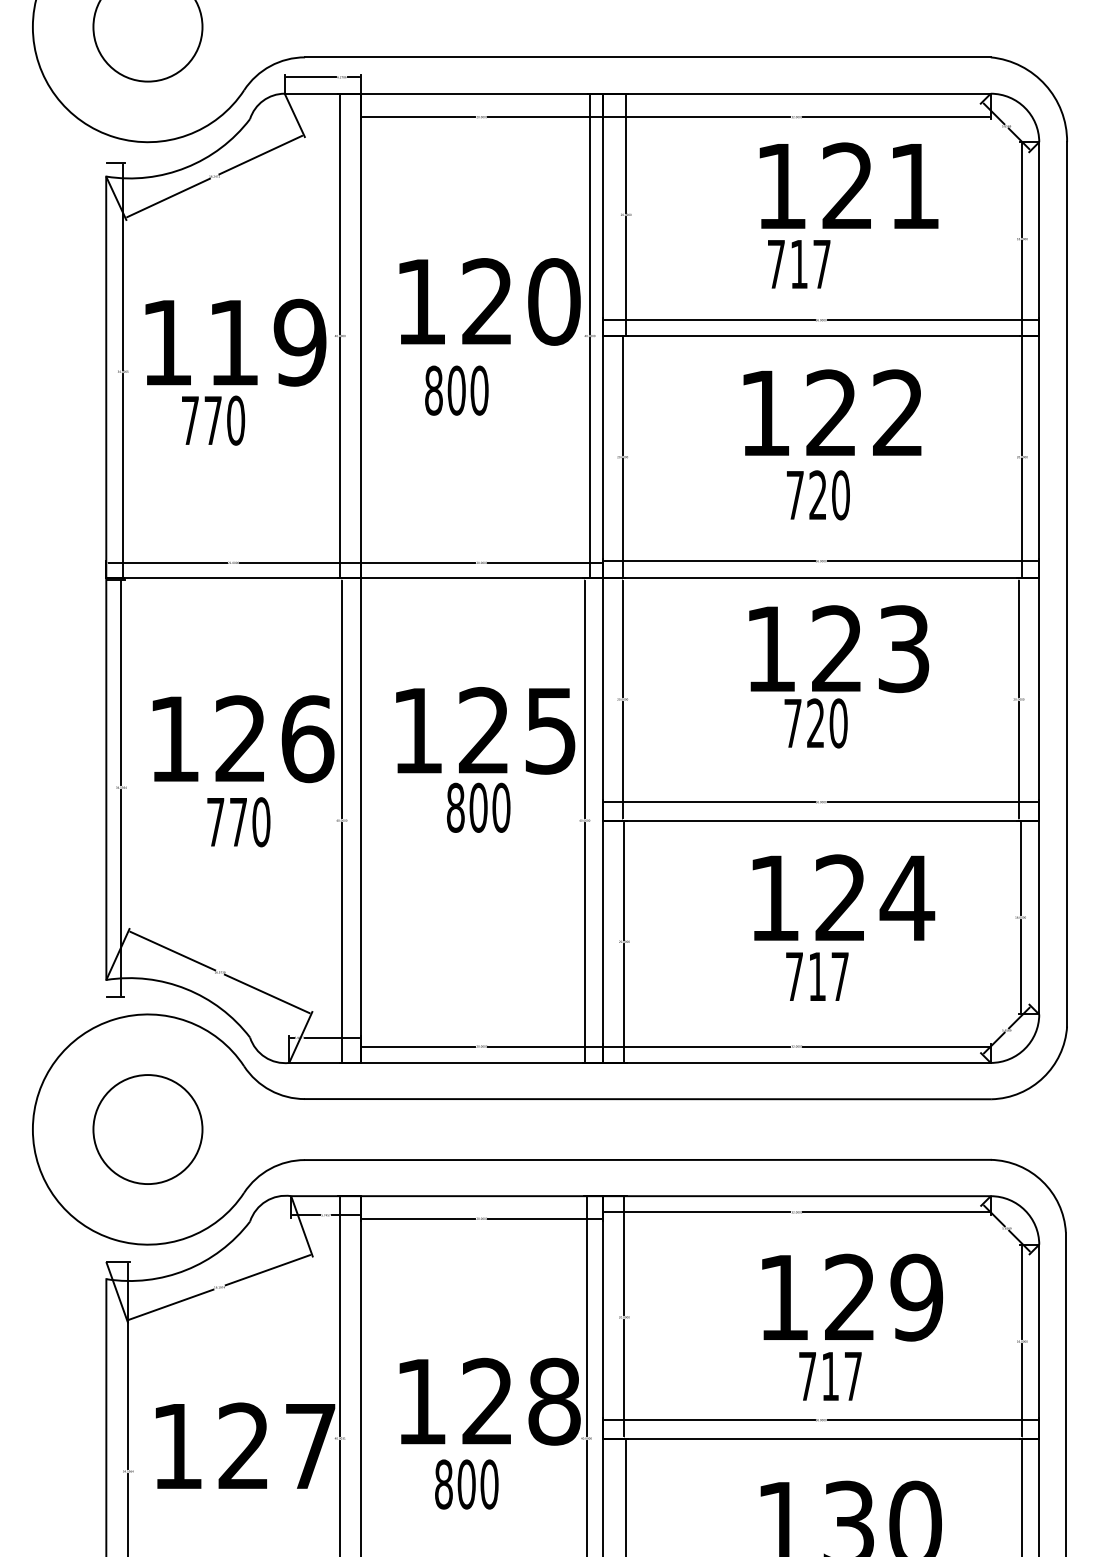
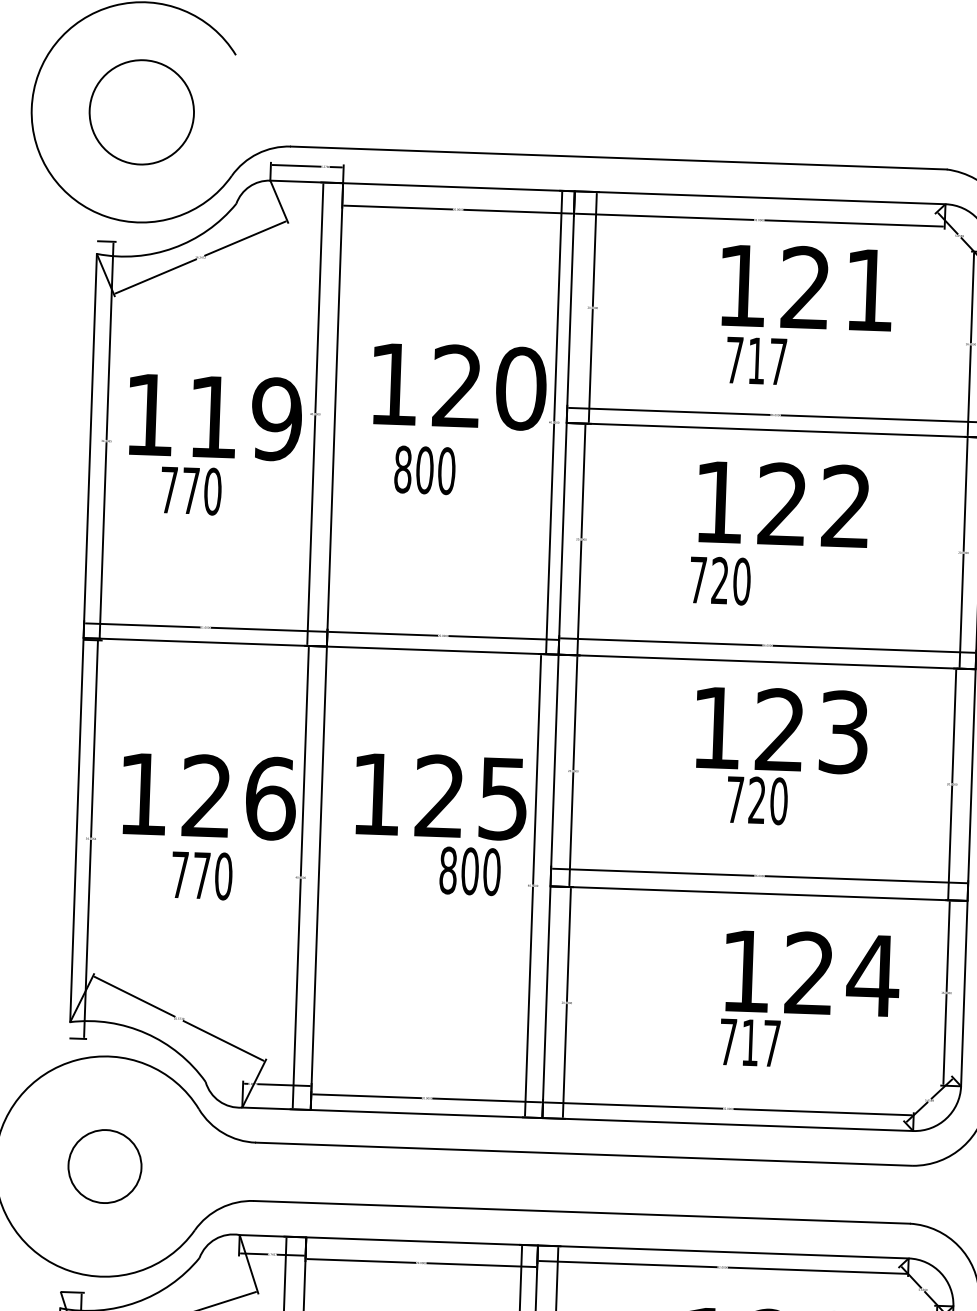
text: (818, 495) -> (720, 581), moved
text: (478, 807) -> (470, 870), moved
text: (843, 897) -> (812, 972), moved
circle: (147, 1129) -> (104, 1166), size x0.7

